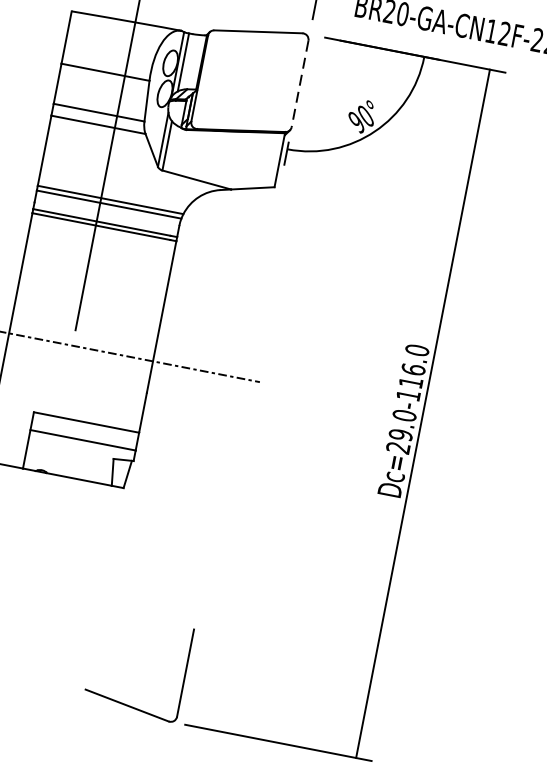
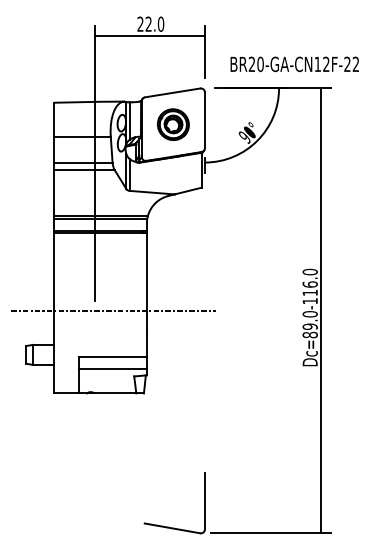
part: (250, 80) -> (173, 124), added
line: (299, 84) -> (204, 120), dashed -> solid
text: (397, 446) -> (309, 334), Dc=29.0-116.0 -> Dc=89.0-116.0

